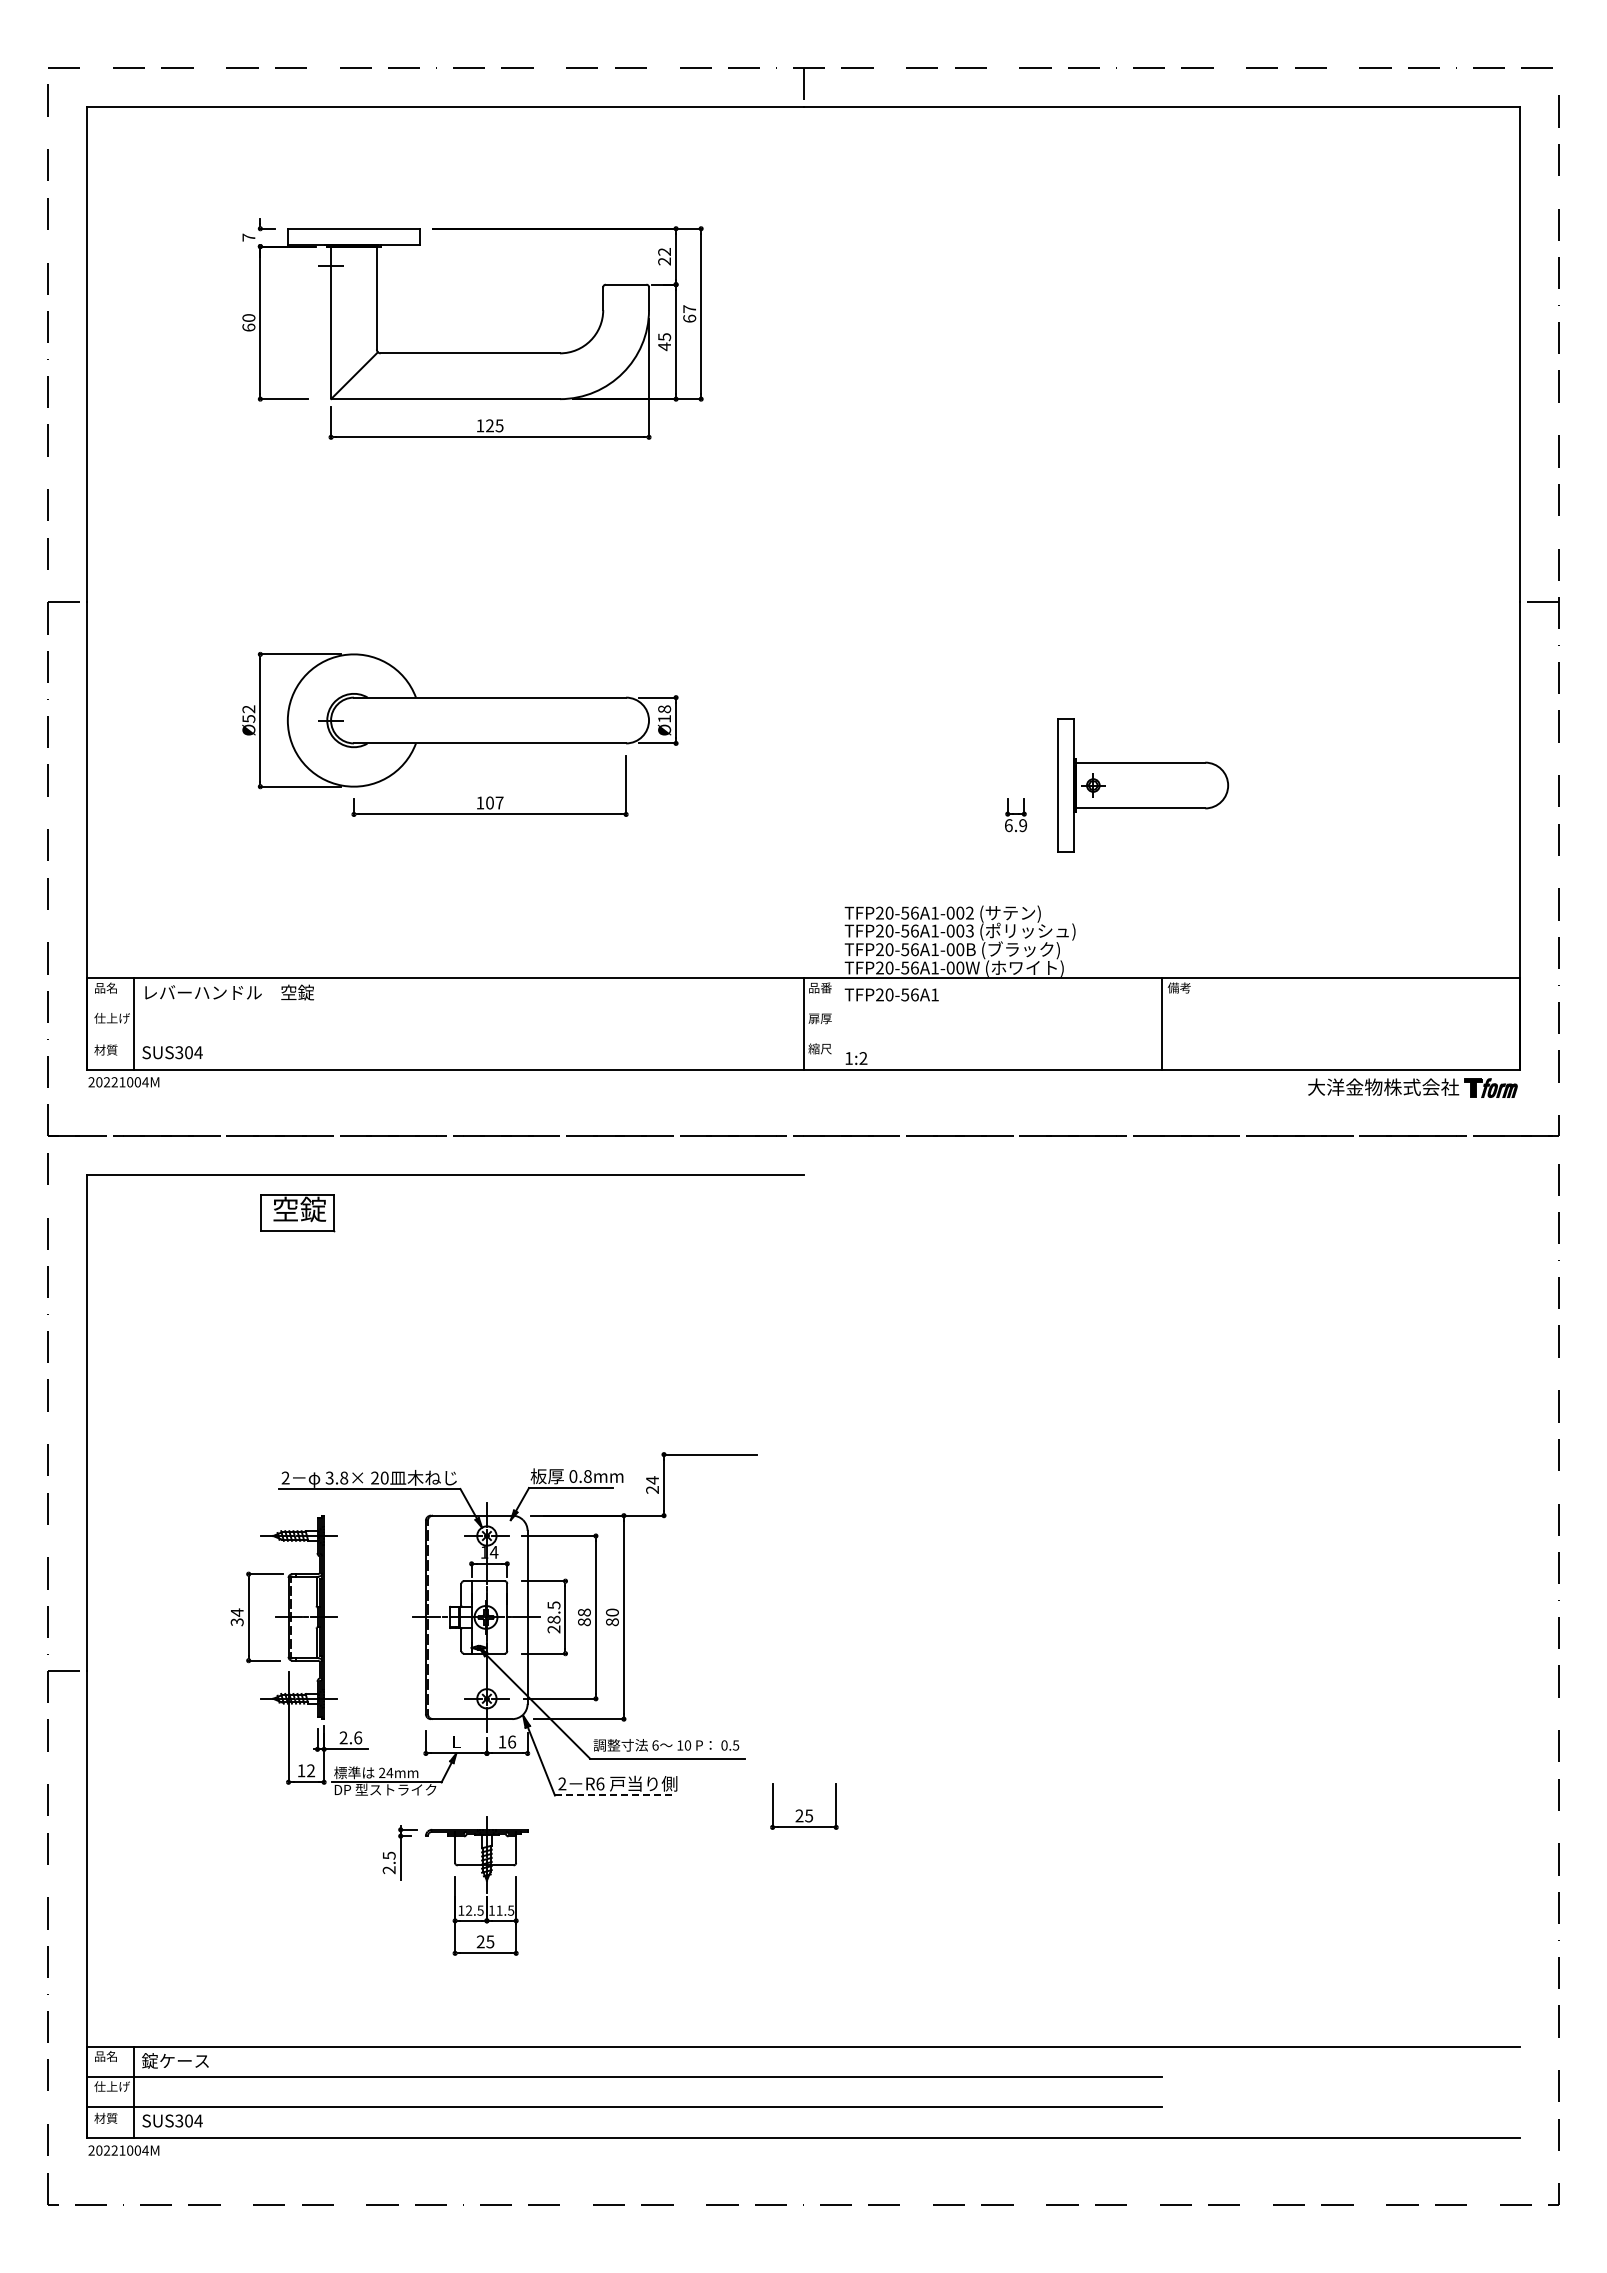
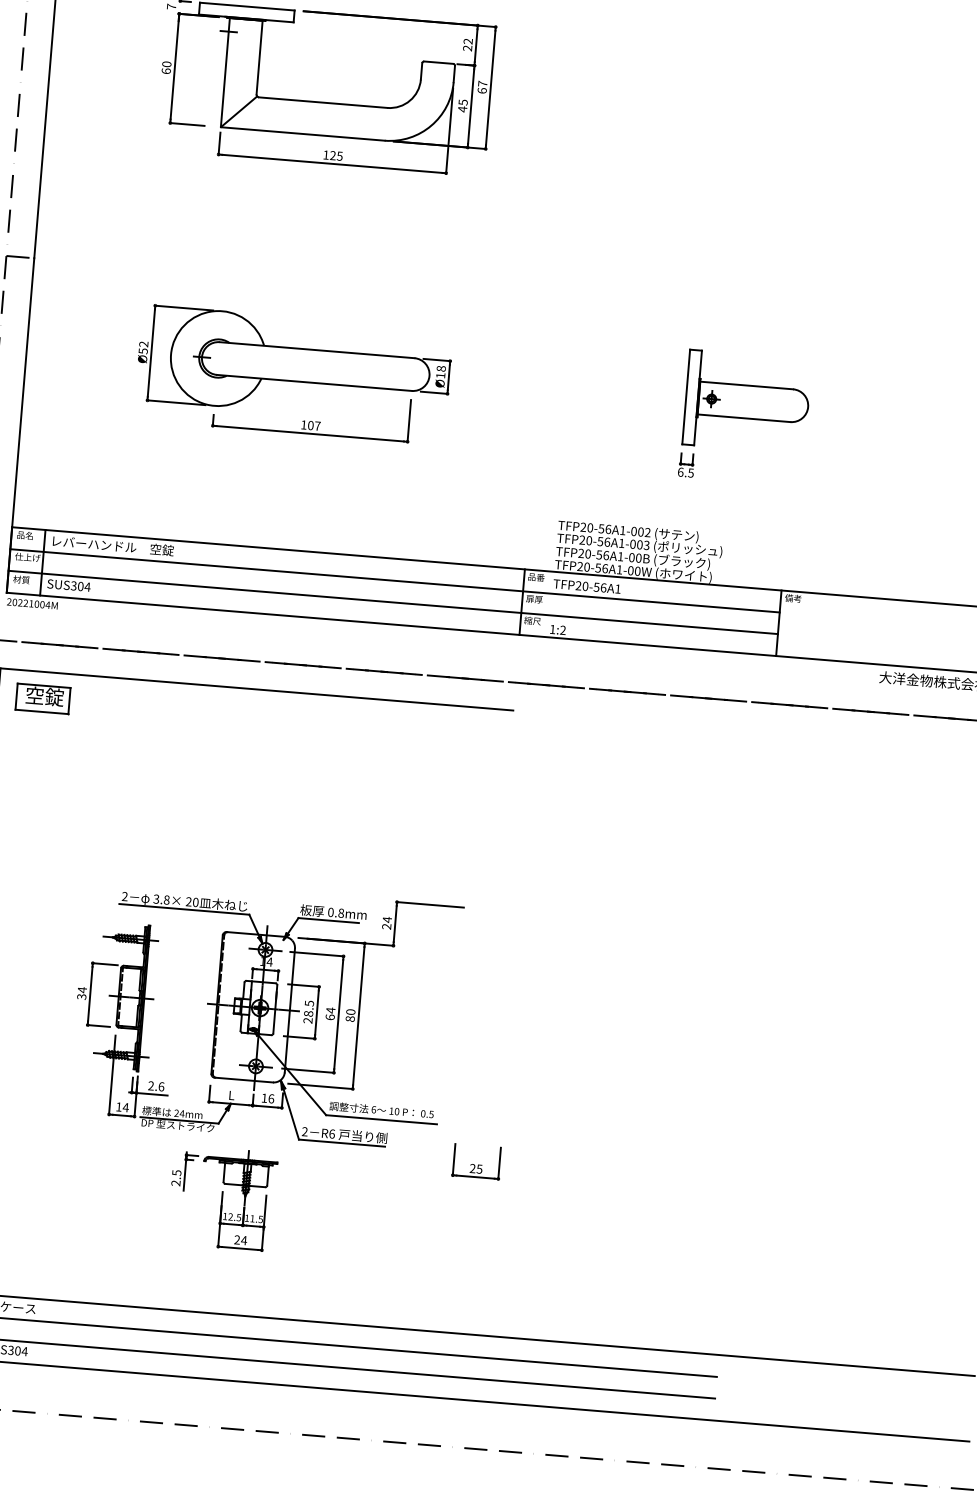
part: (1143, 785) -> (747, 402), moved
text: (1023, 825) -> (691, 473), 6.9 -> 6.5
line: (624, 1008) -> (395, 580), added
line: (624, 1039) -> (393, 602), added
part: (297, 1213) -> (43, 699), moved
text: (584, 1617) -> (330, 1013), 88 -> 64
text: (310, 1770) -> (125, 1107), 12 -> 14
line: (615, 1795) -> (342, 1143), dashed -> solid
text: (490, 1941) -> (244, 1240), 25 -> 24

